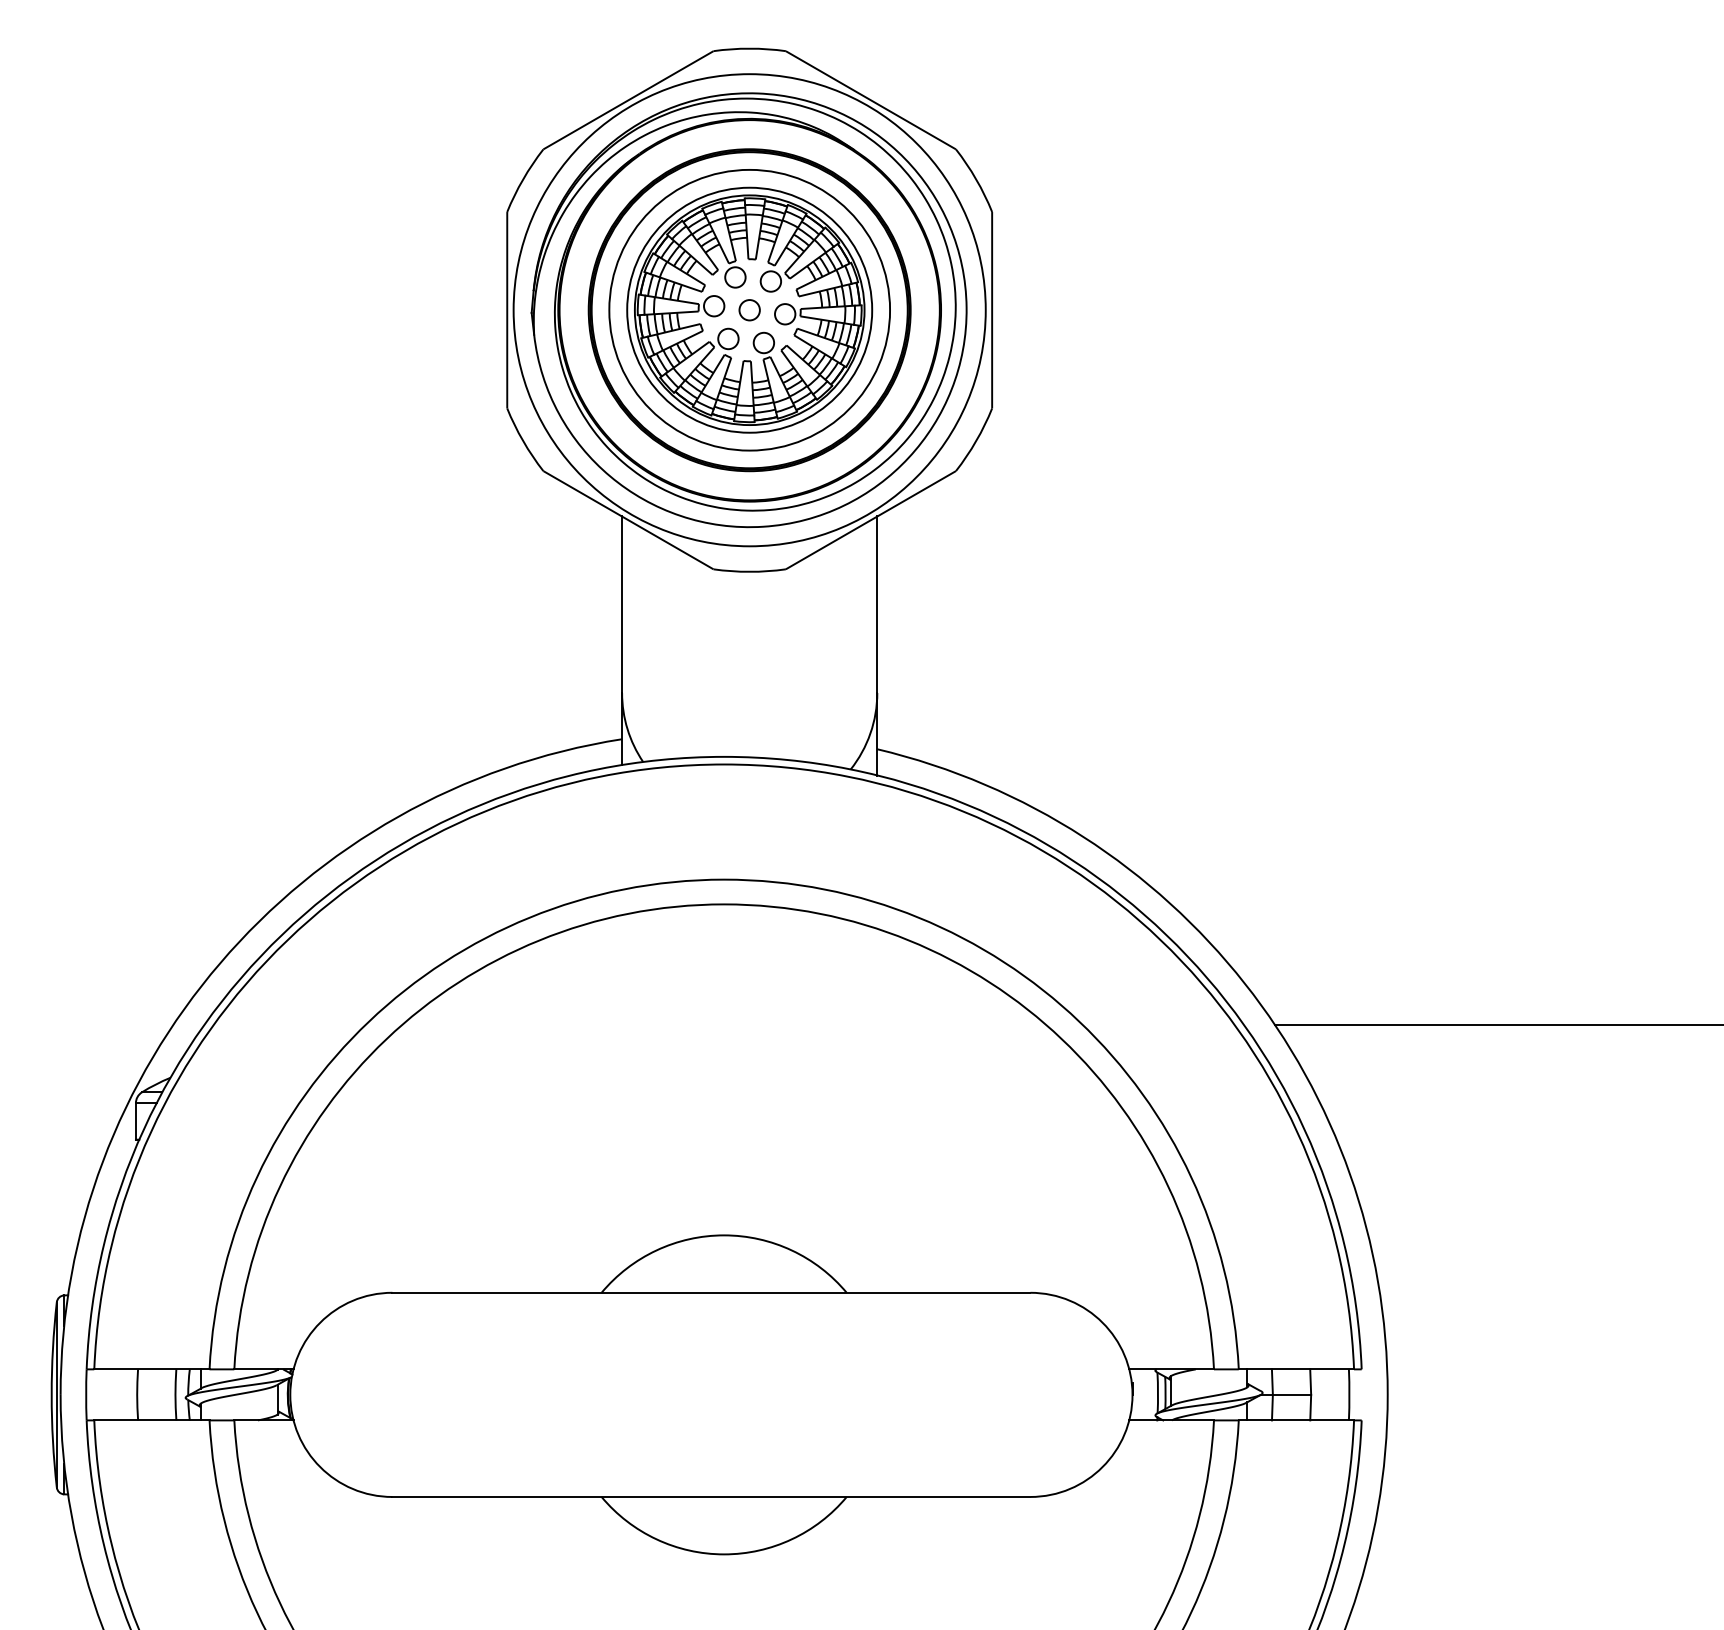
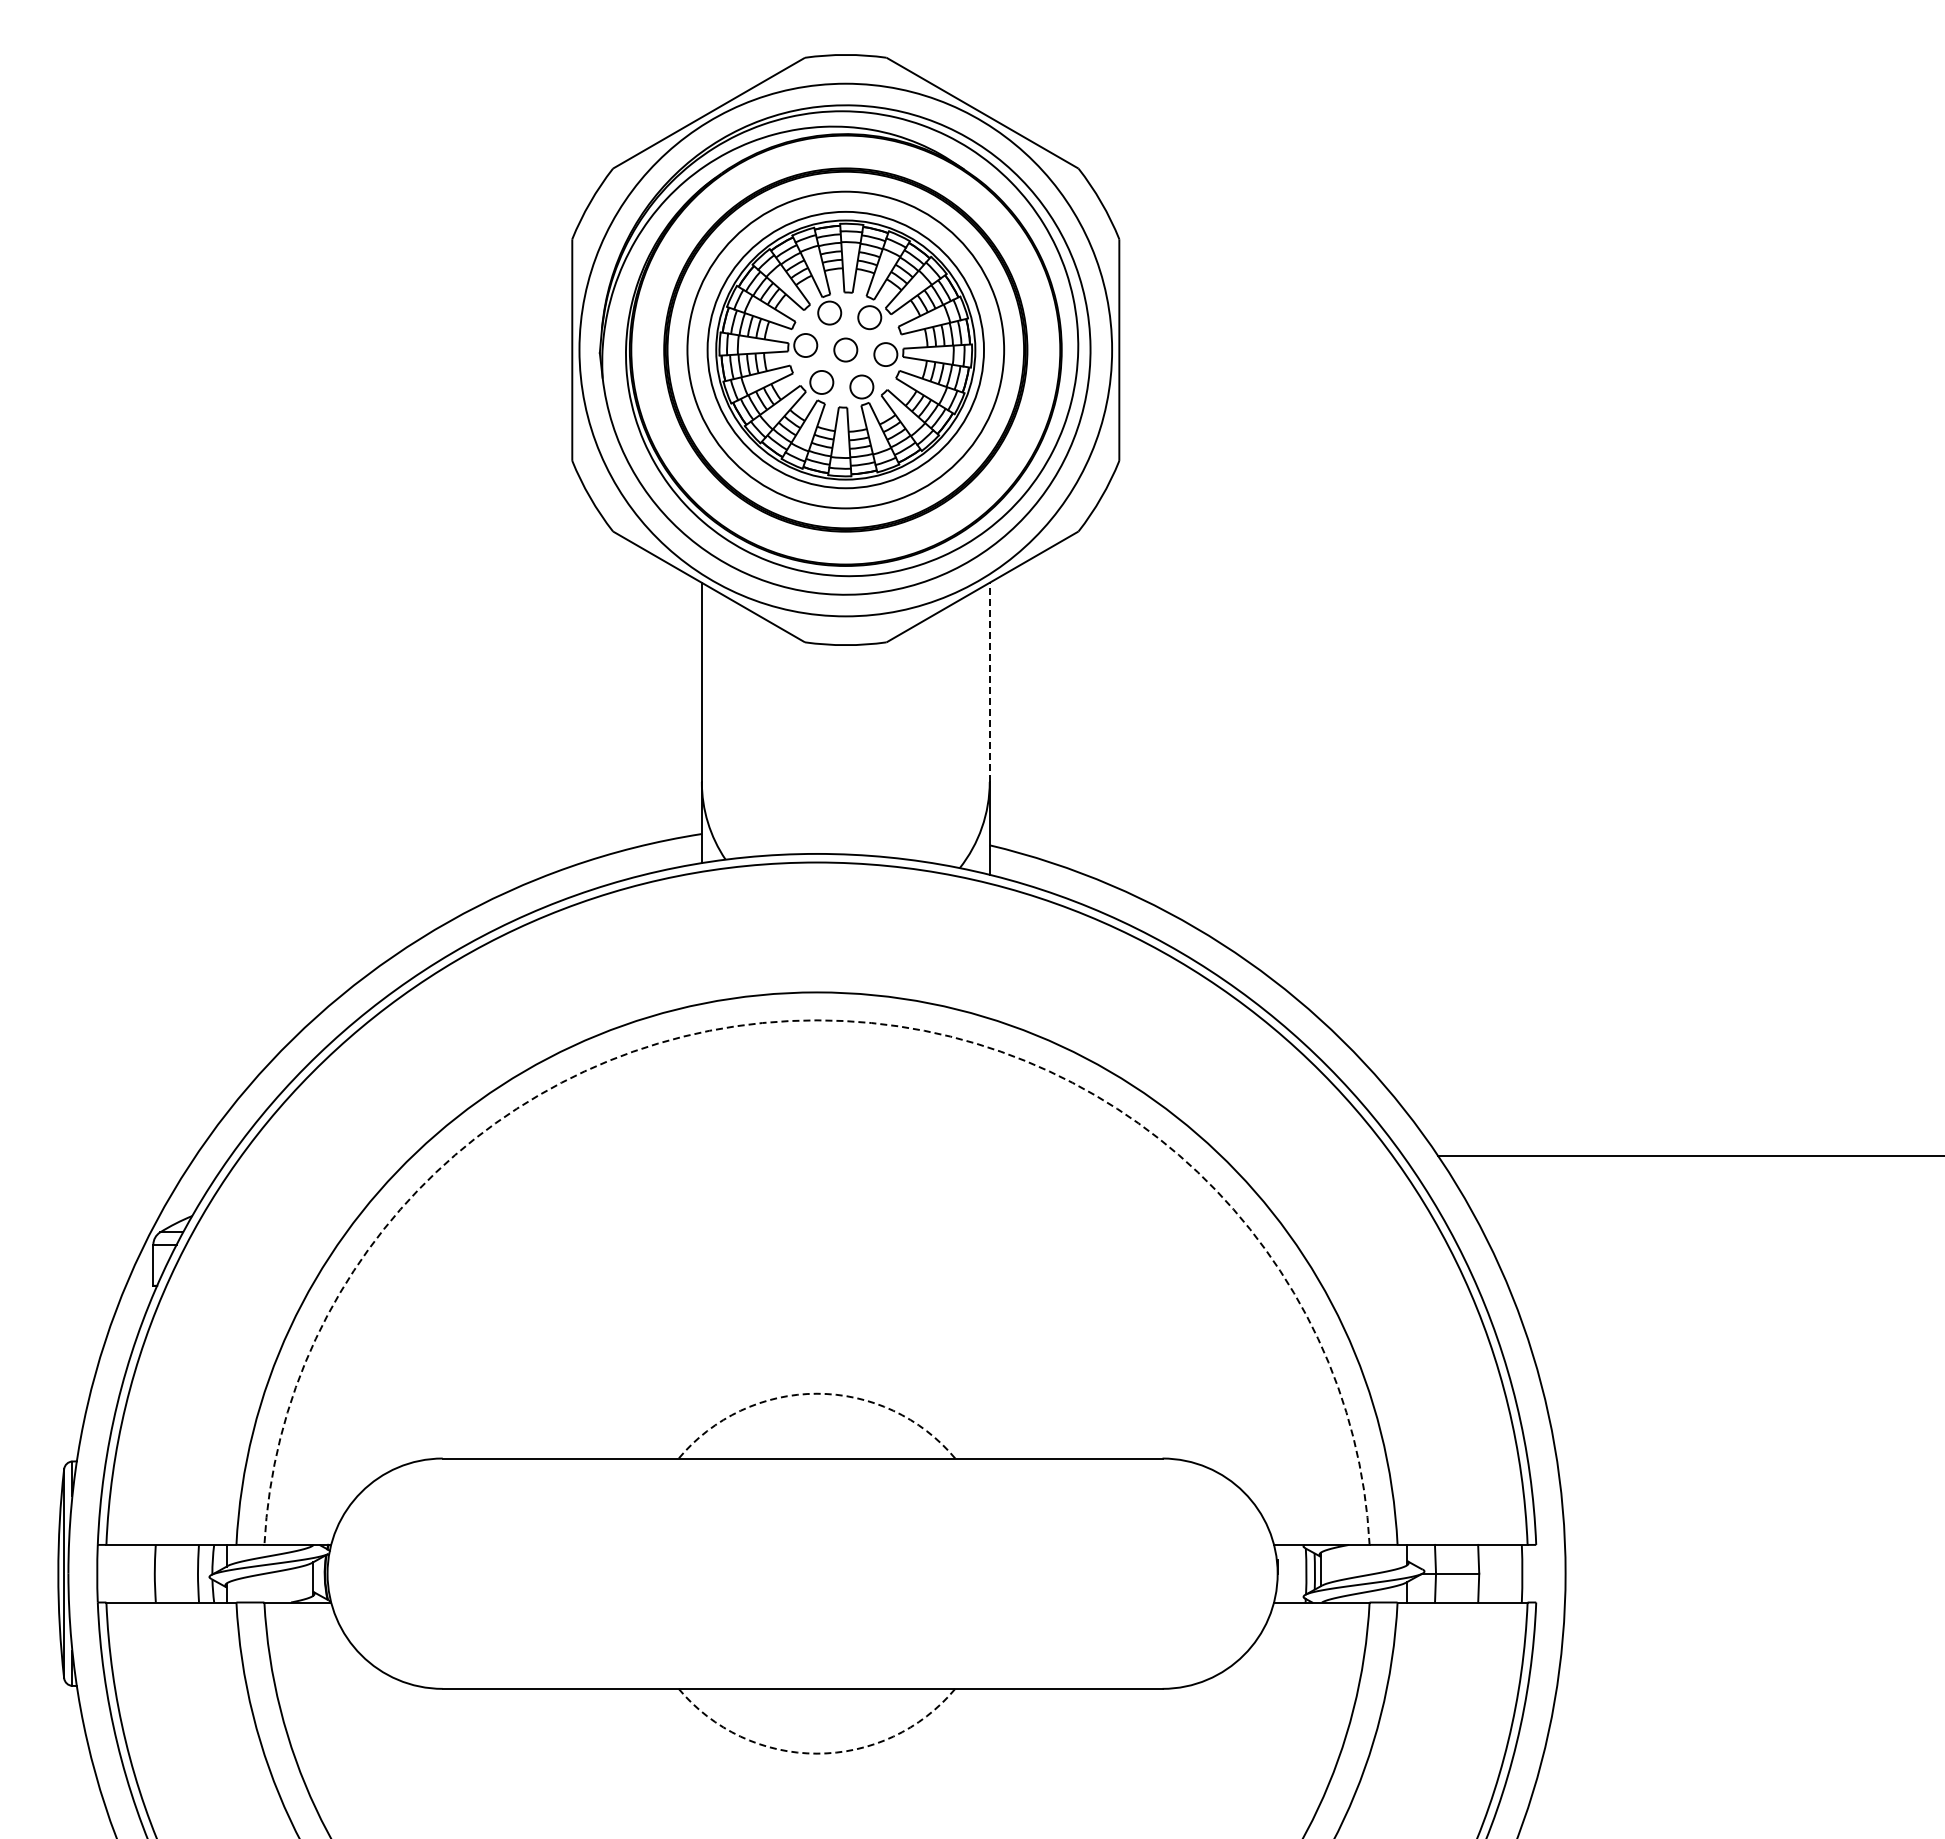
line: (877, 604) -> (989, 682), solid -> dashed
arc: (724, 904) -> (817, 1020), solid -> dashed
arc: (724, 1235) -> (817, 1393), solid -> dashed
arc: (724, 1554) -> (817, 1753), solid -> dashed

